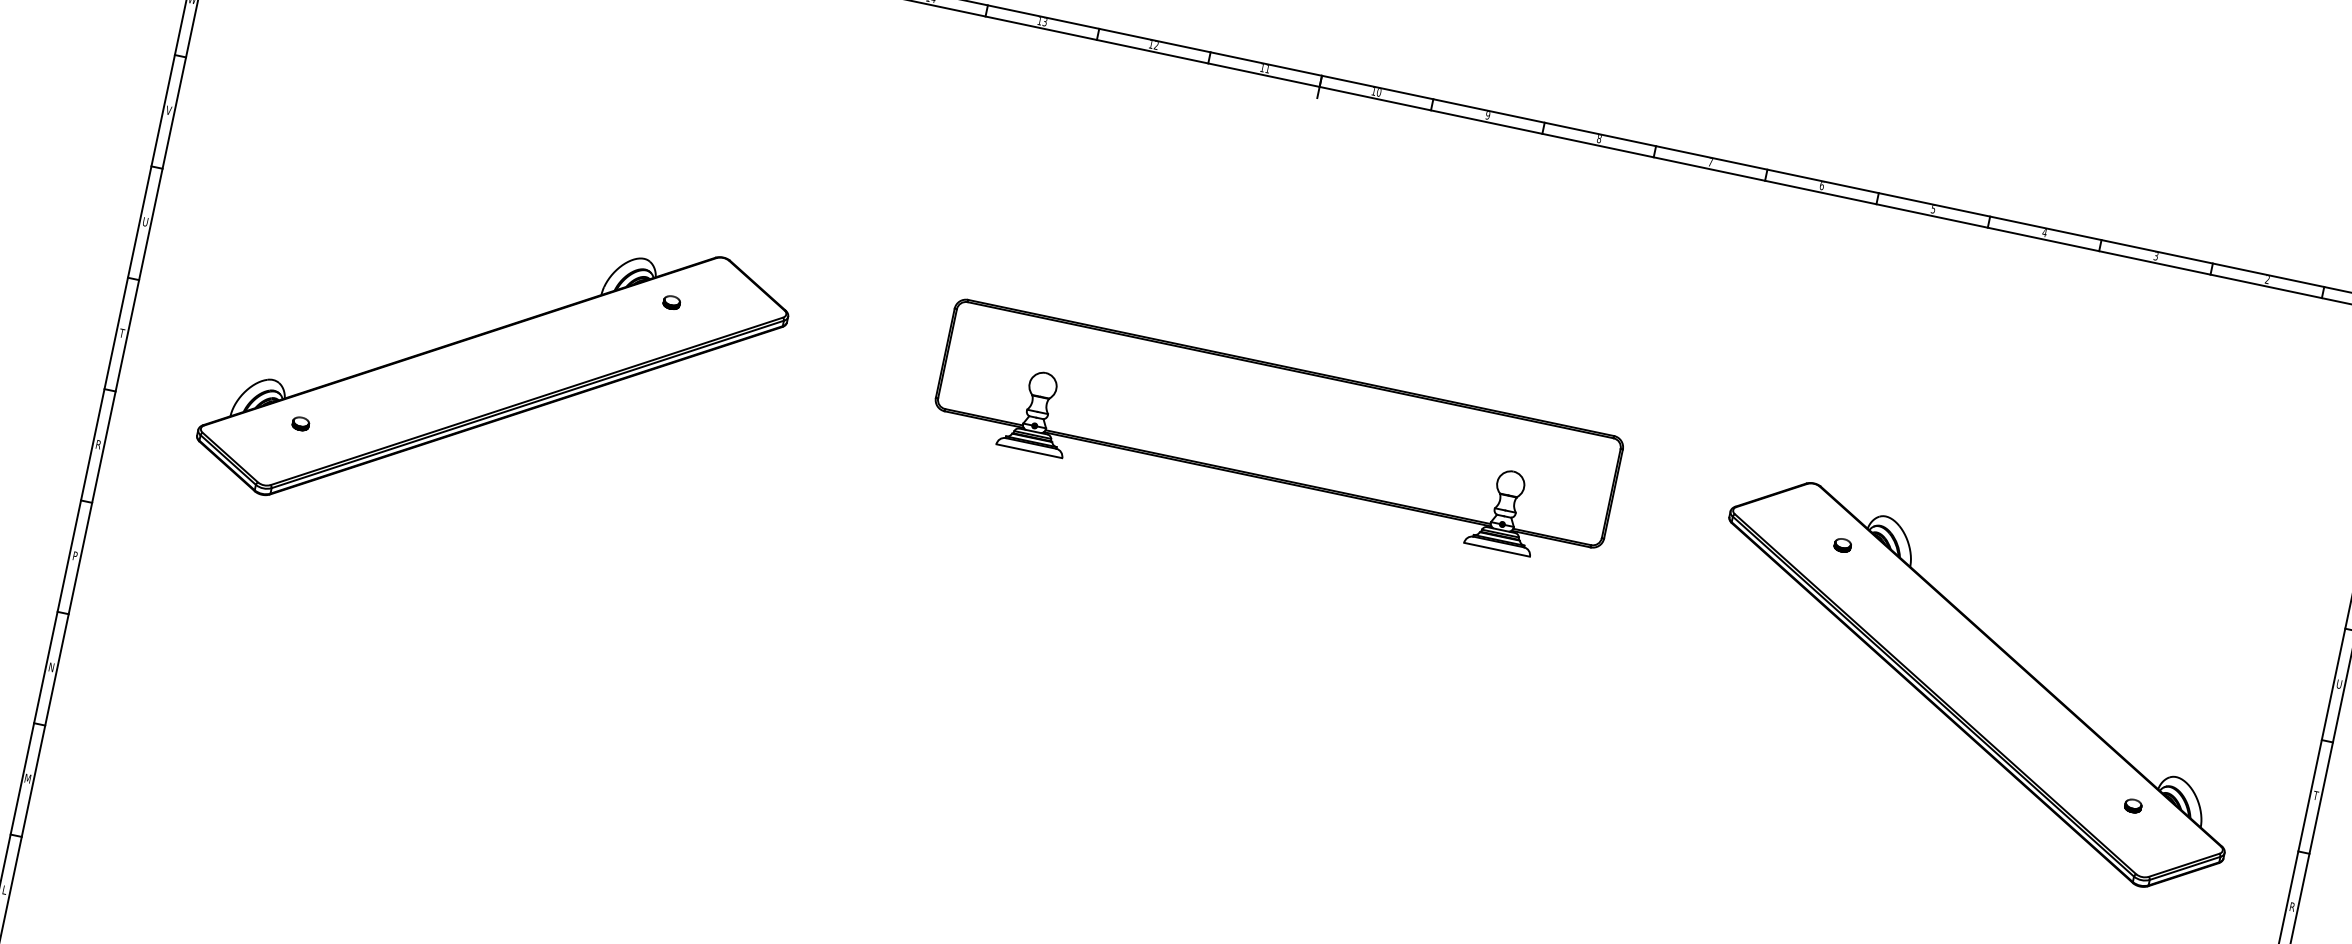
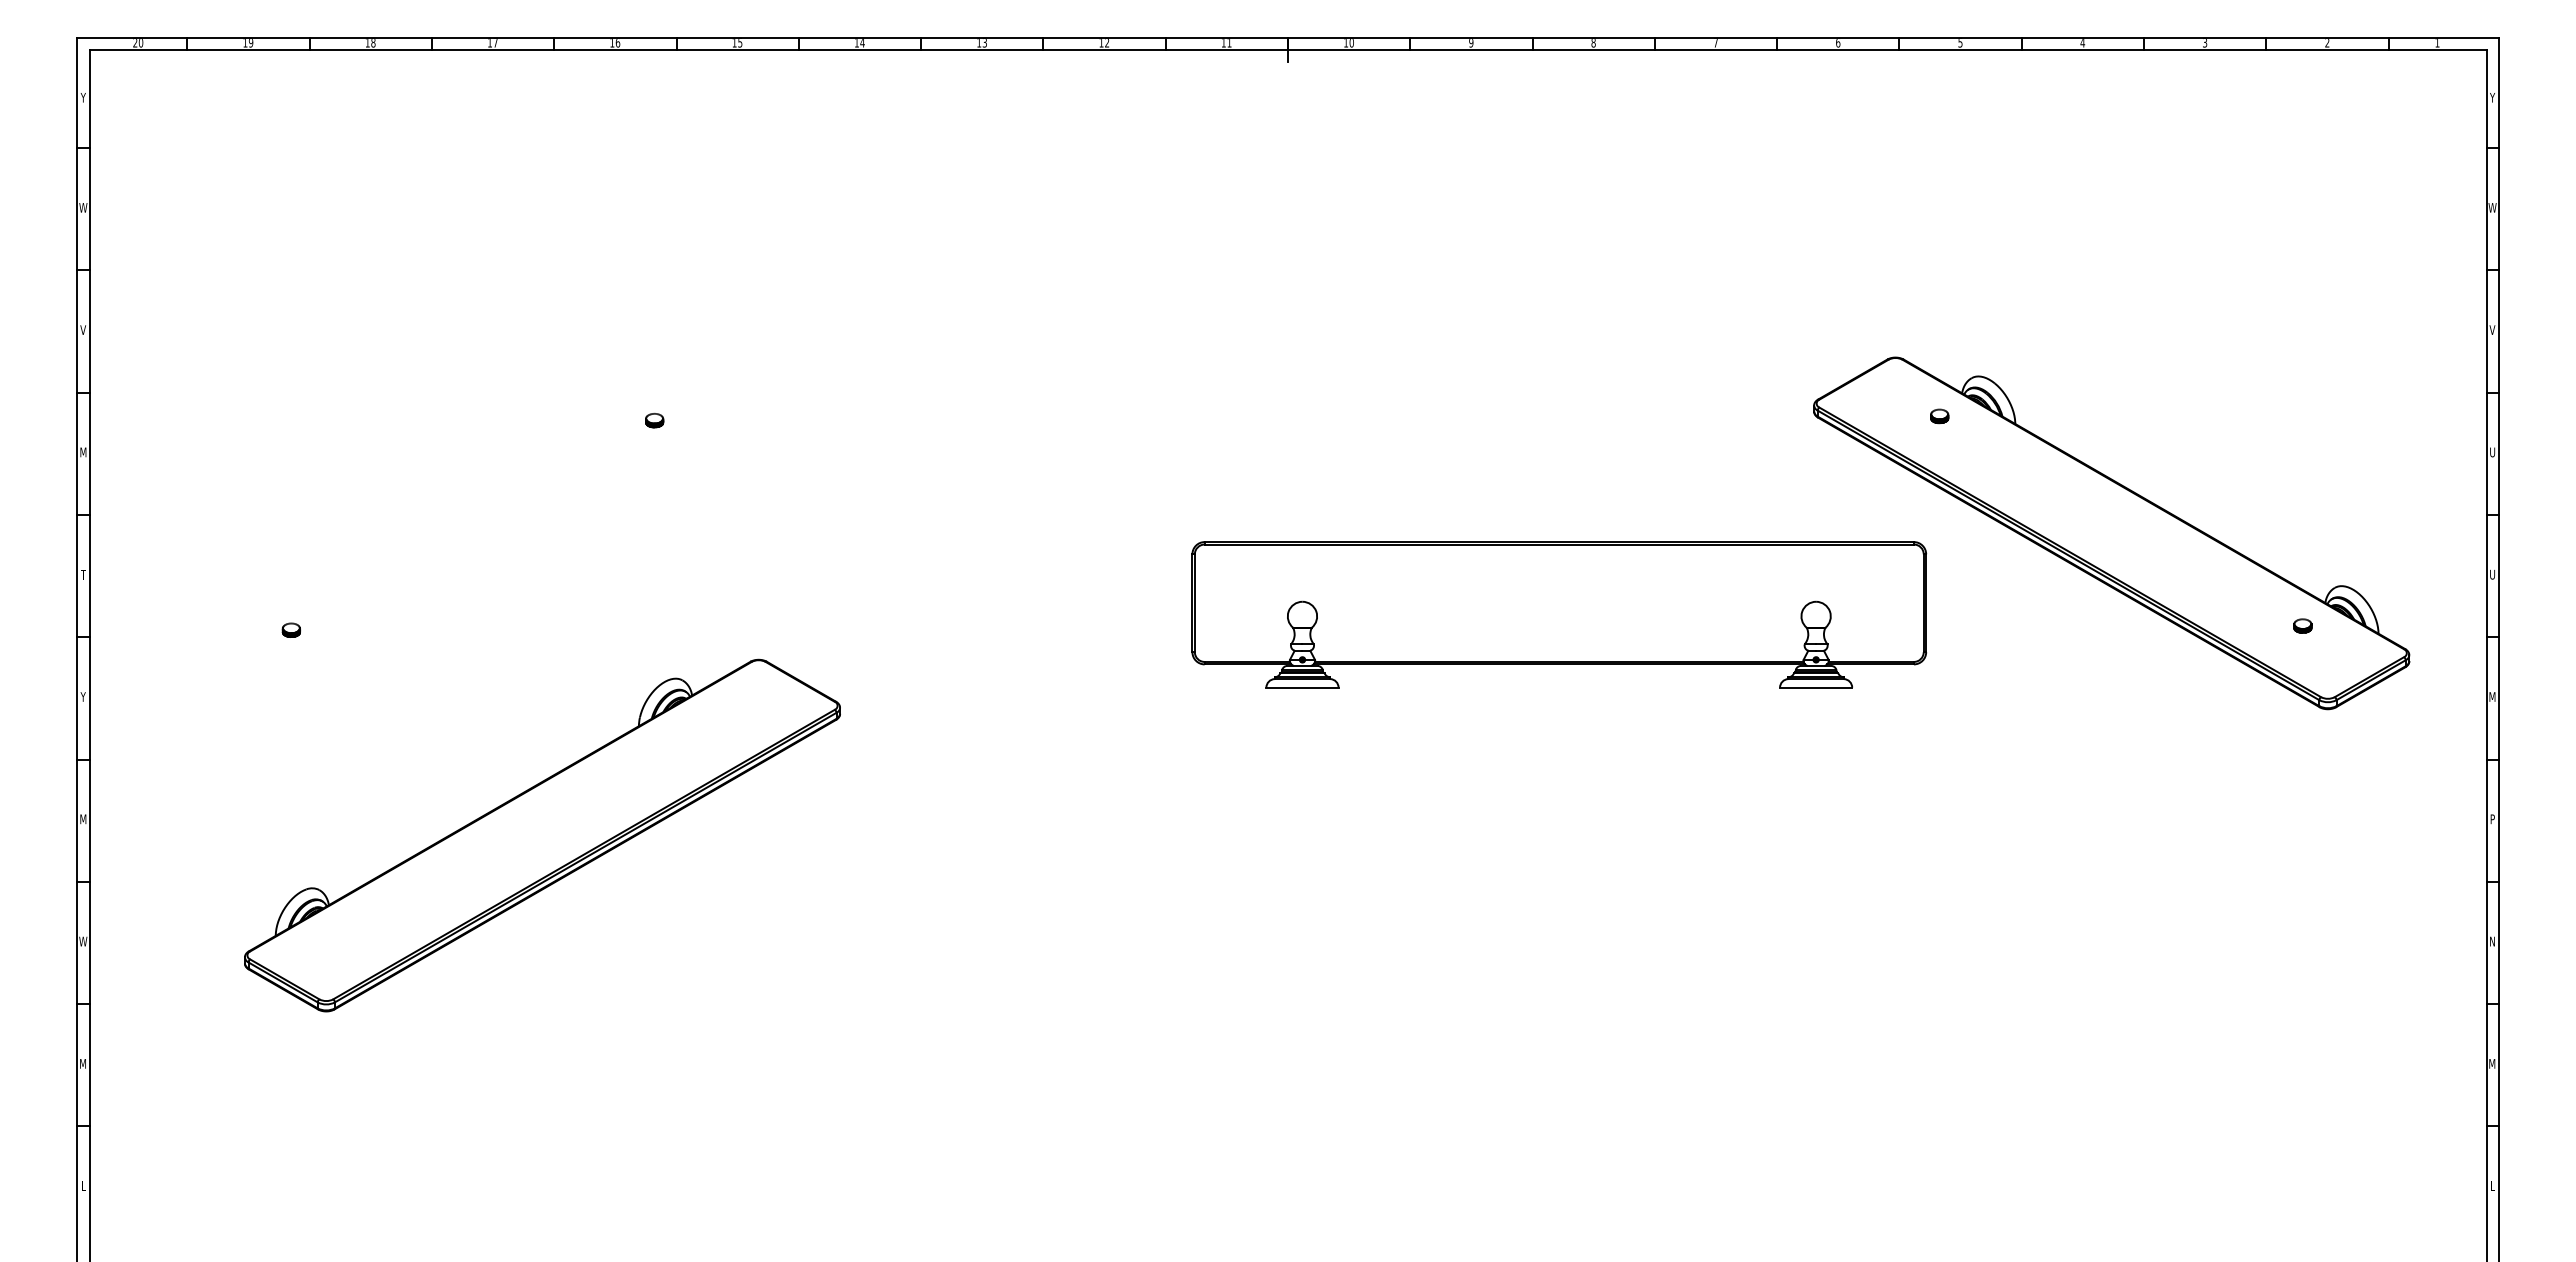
text: (145, 222) -> (83, 452), U -> M
part: (492, 376) -> (542, 835), moved
part: (1277, 433) -> (1559, 614), moved
text: (97, 444) -> (82, 696), R -> Y
text: (75, 556) -> (83, 819), P -> M
text: (51, 667) -> (83, 941), N -> W
text: (2315, 795) -> (2492, 574), T -> U
text: (2292, 906) -> (2492, 696), R -> M

